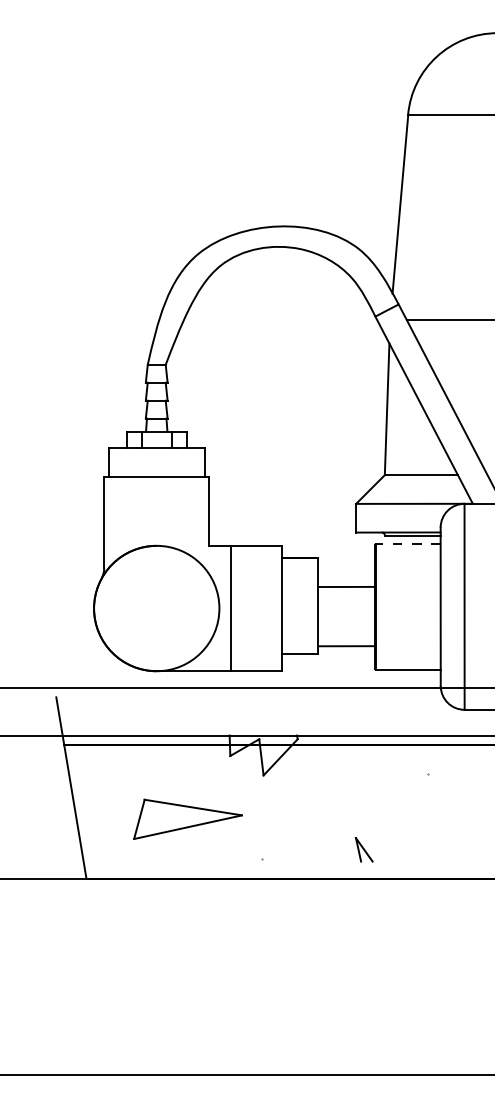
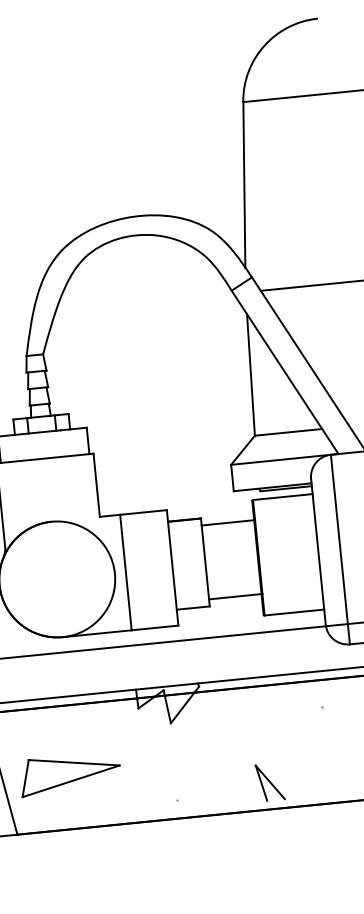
line: (407, 544) -> (282, 497), dashed -> solid
line: (346, 586) -> (227, 522), moved
part: (187, 818) -> (69, 773), moved
part: (364, 849) -> (270, 782), size x1.67

